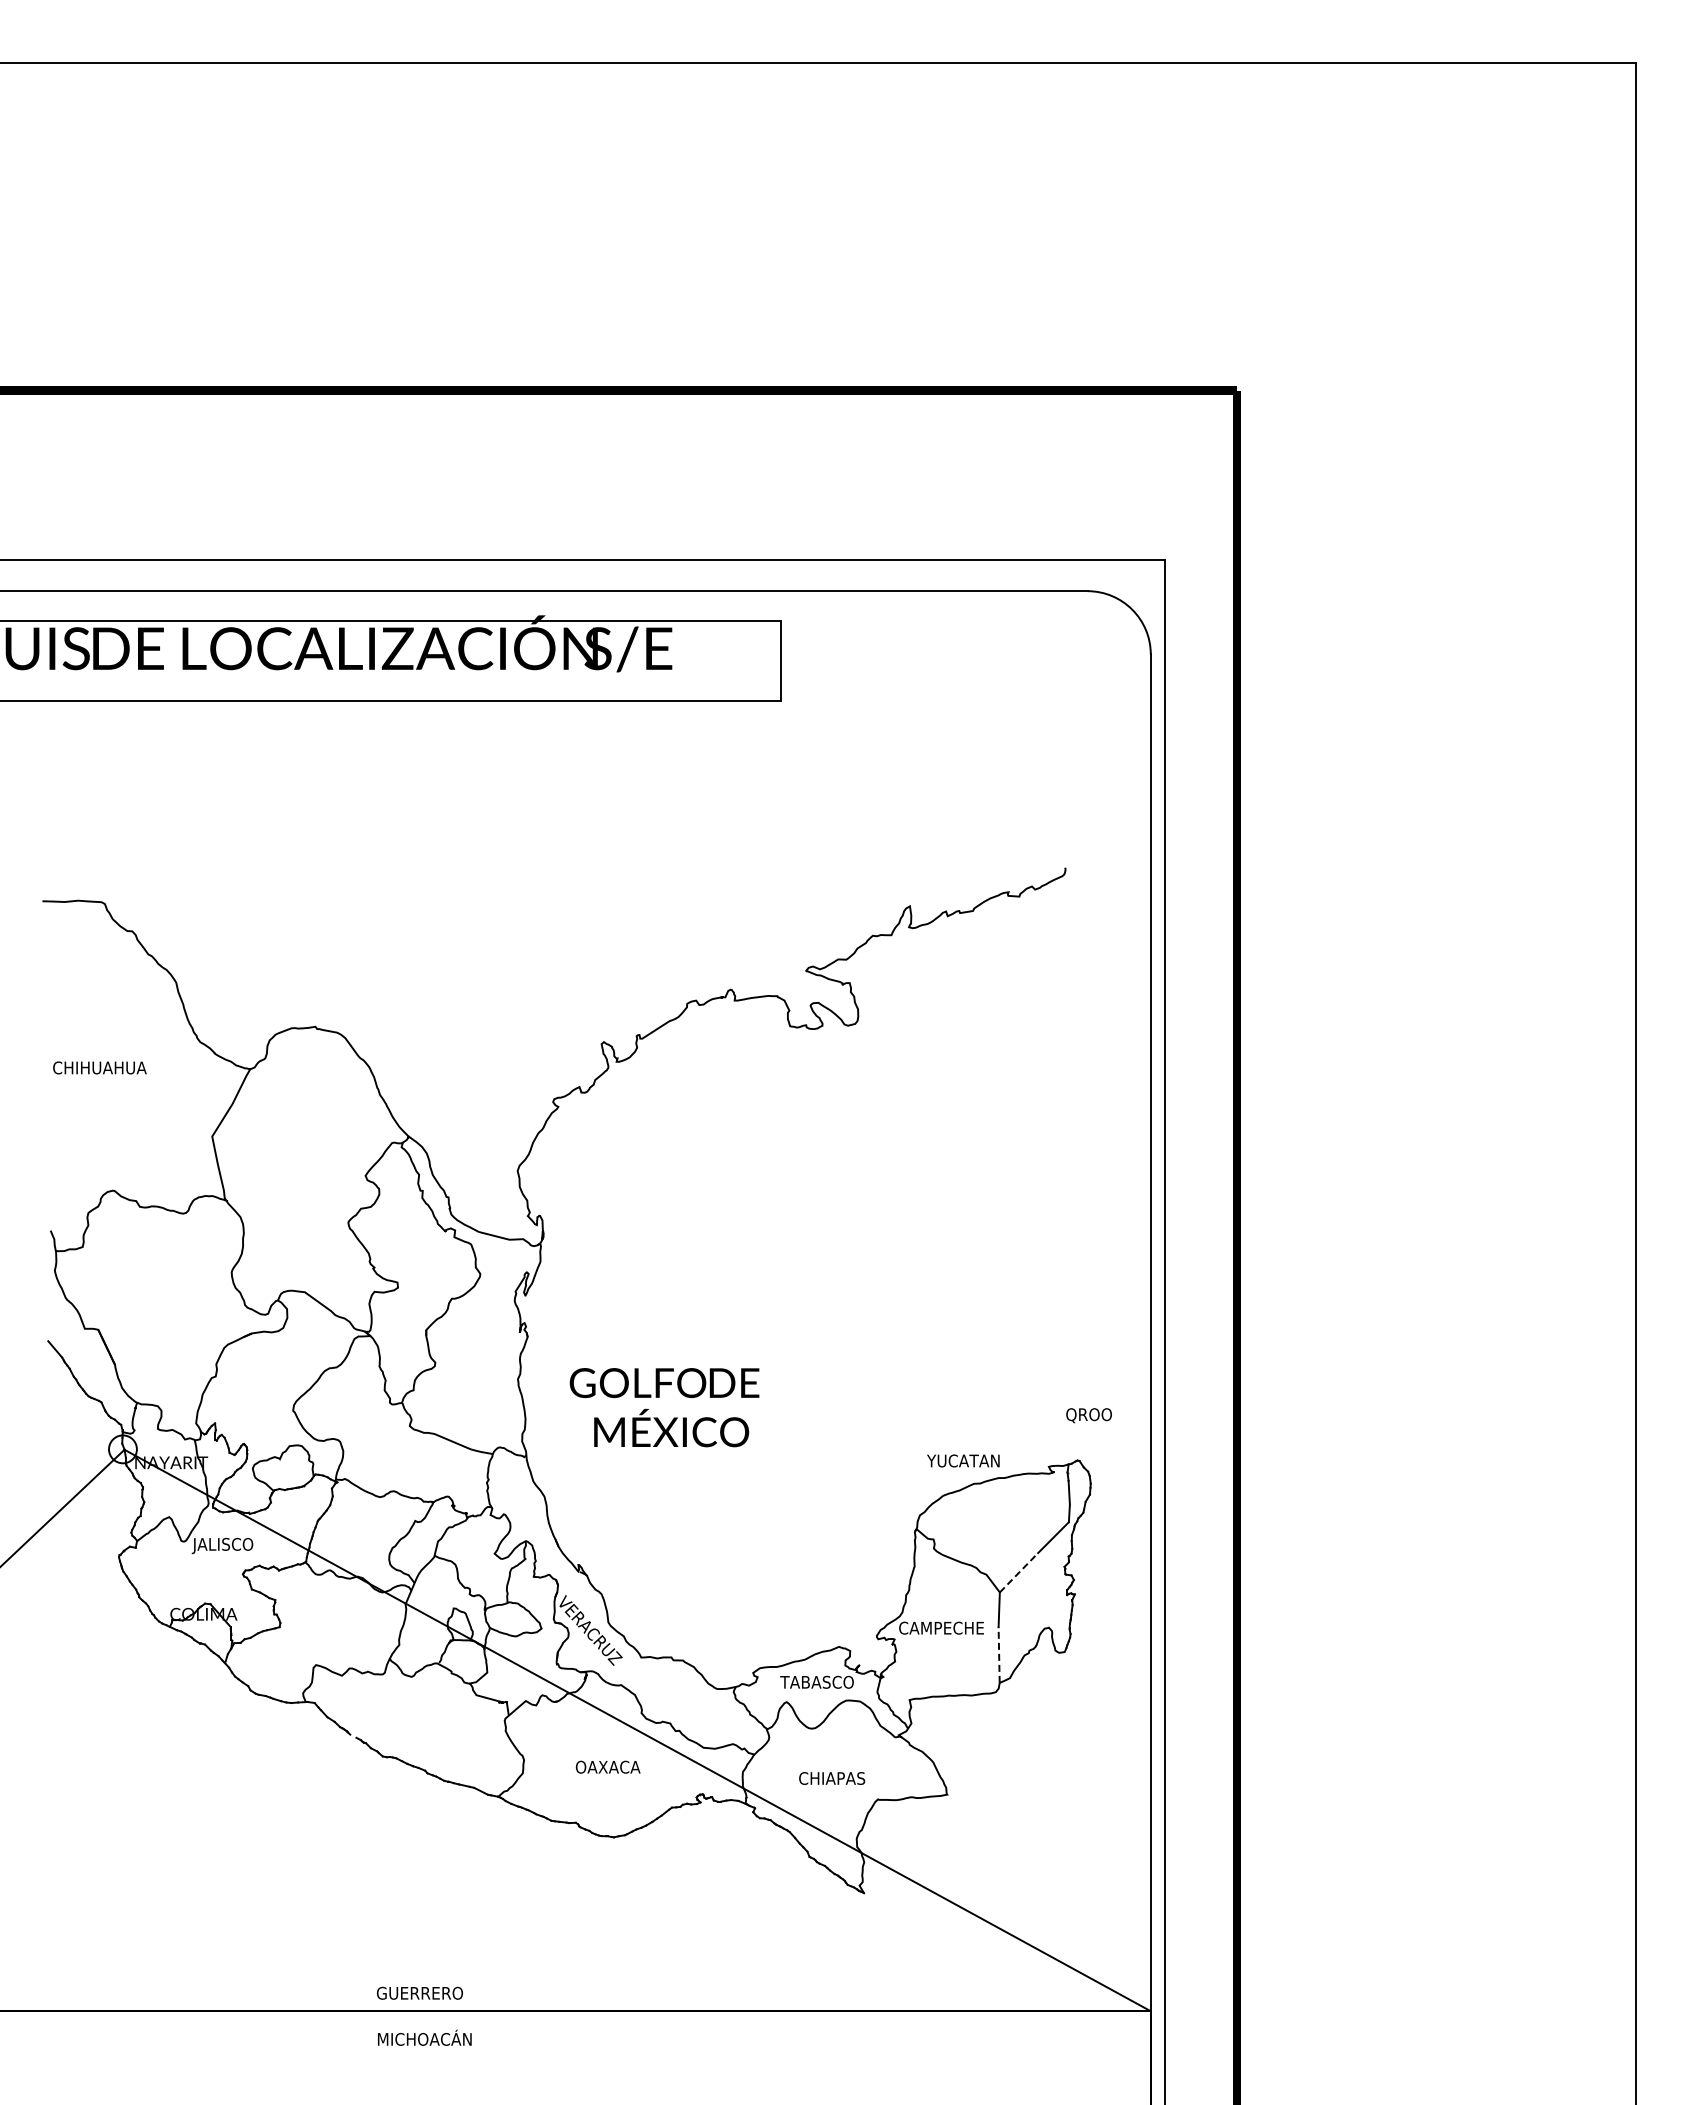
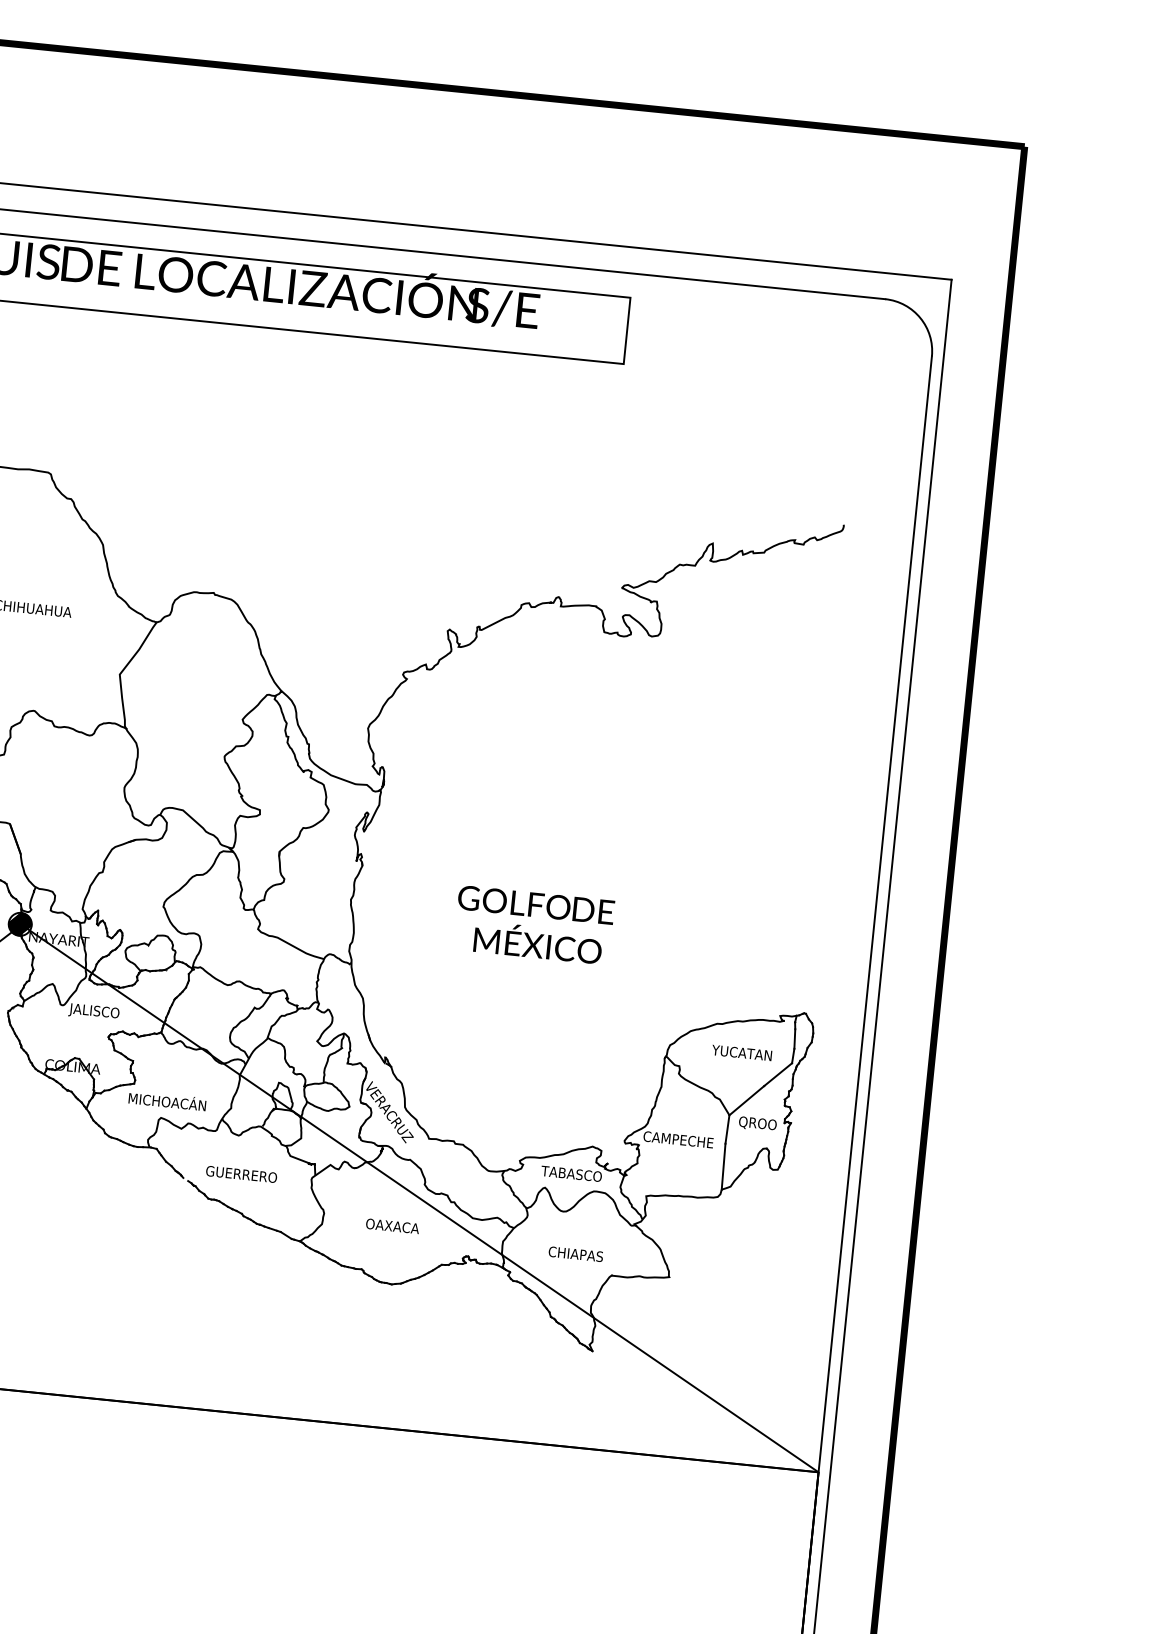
text: (664, 1407) -> (534, 925), moved
text: (1088, 1415) -> (757, 1123), moved
hatch: (122, 1449) -> (19, 924), added
text: (963, 1460) -> (742, 1052), moved
line: (1019, 1572) -> (747, 1100), dashed -> solid
line: (999, 1655) -> (723, 1167), dashed -> solid
text: (419, 1992) -> (241, 1173), moved
text: (424, 2037) -> (167, 1100), moved

